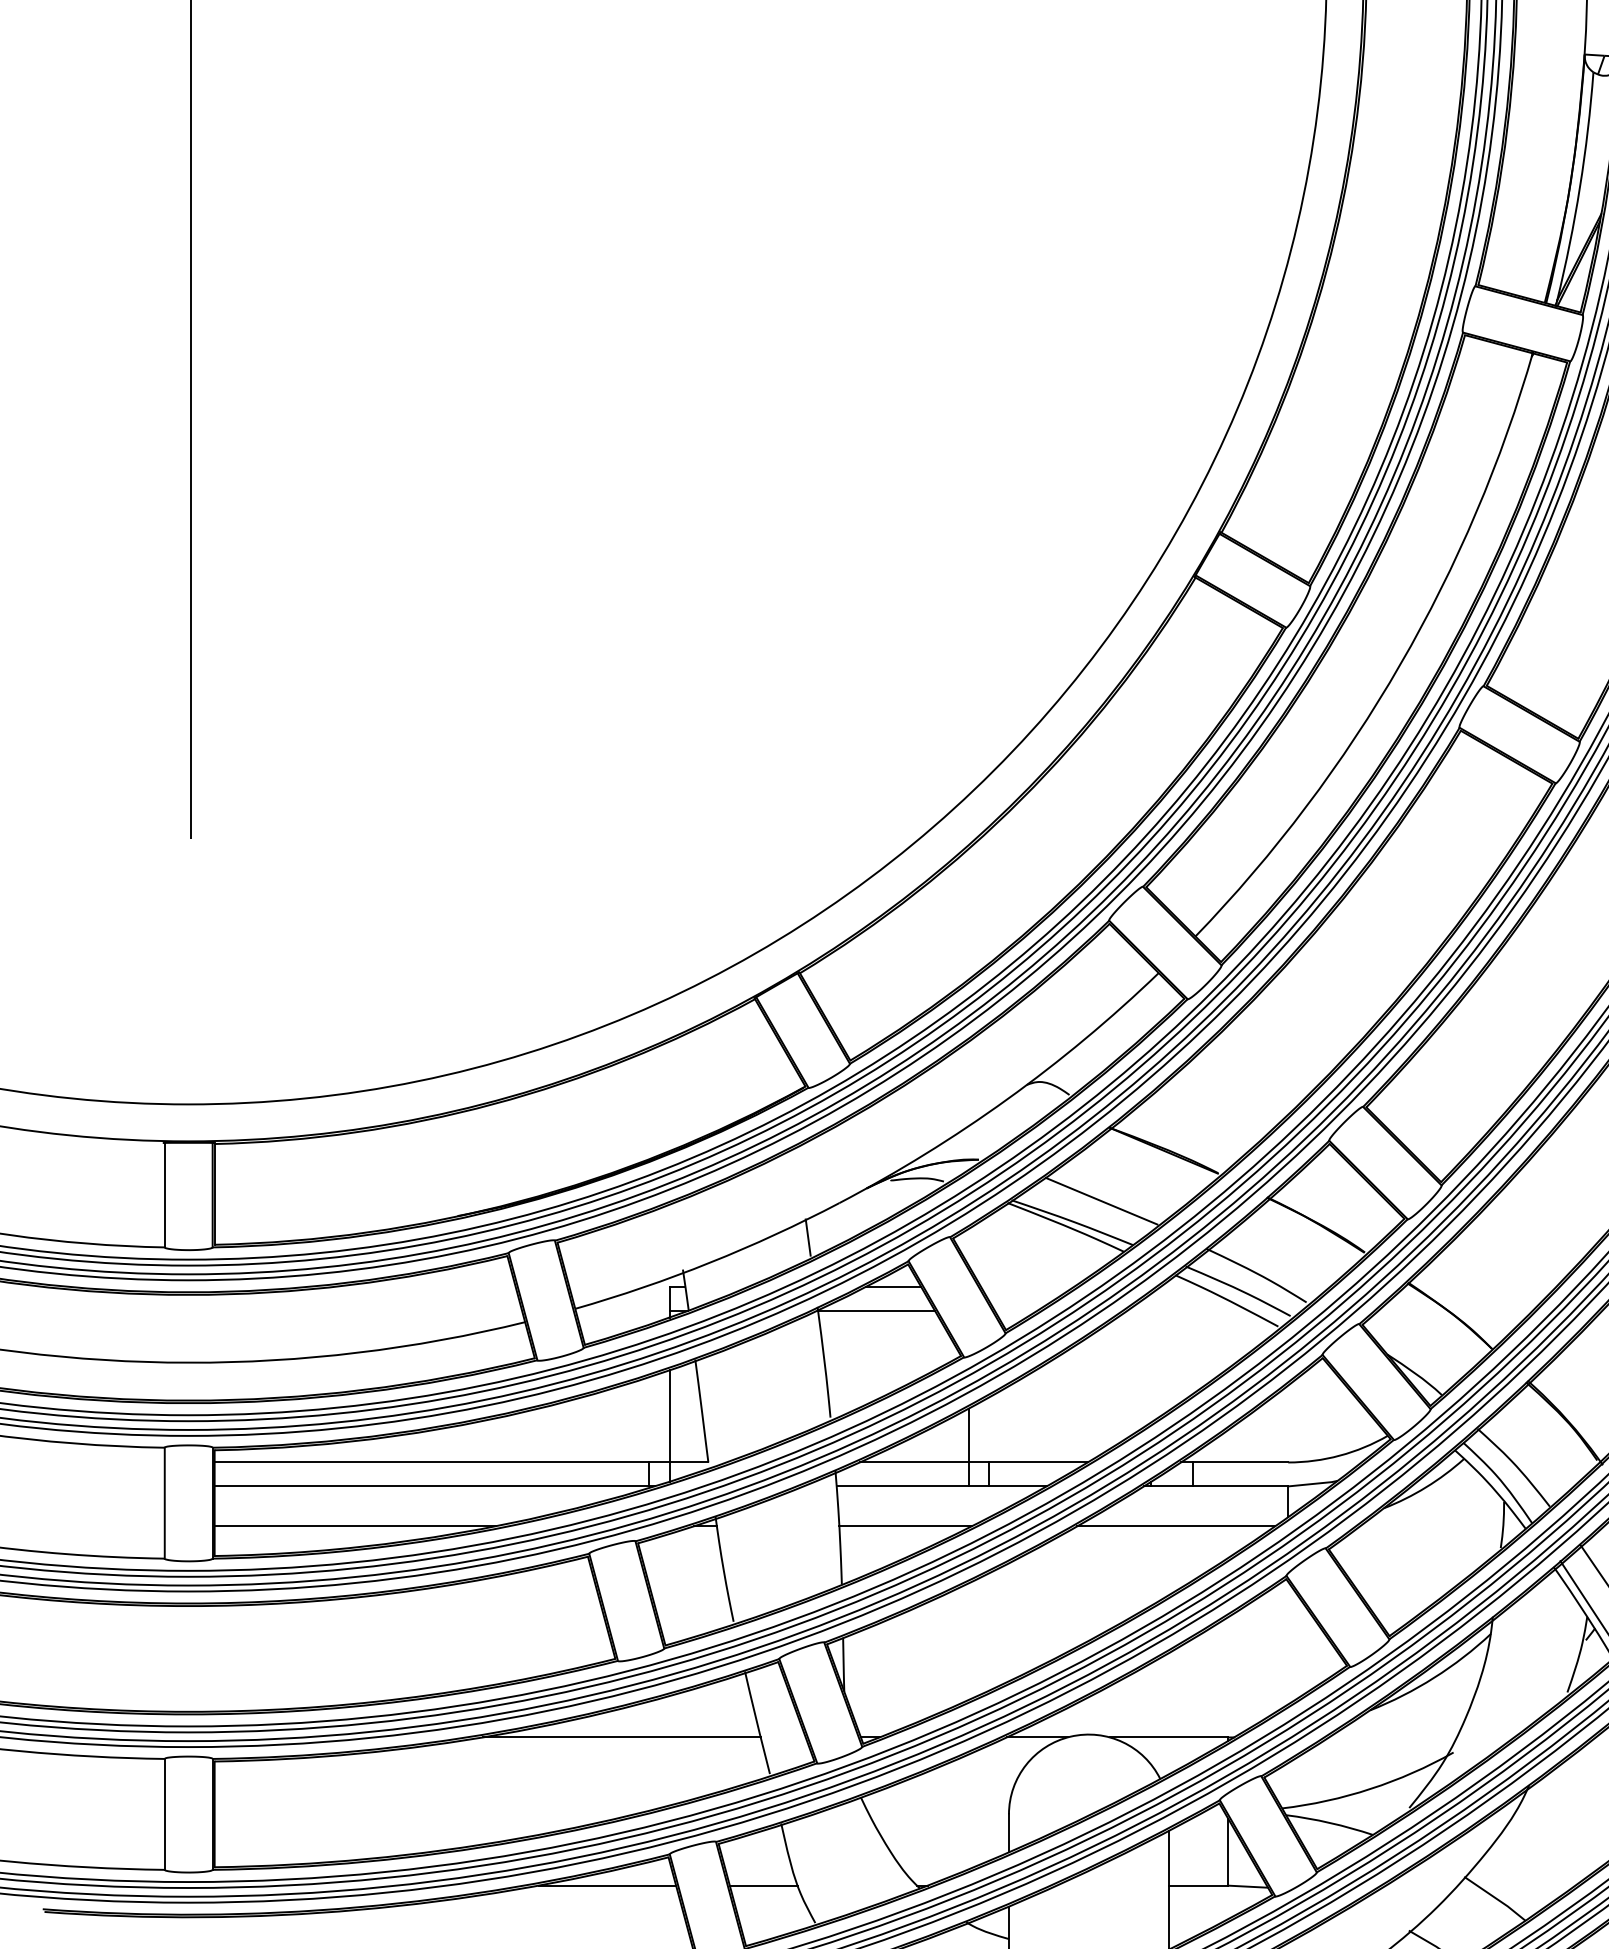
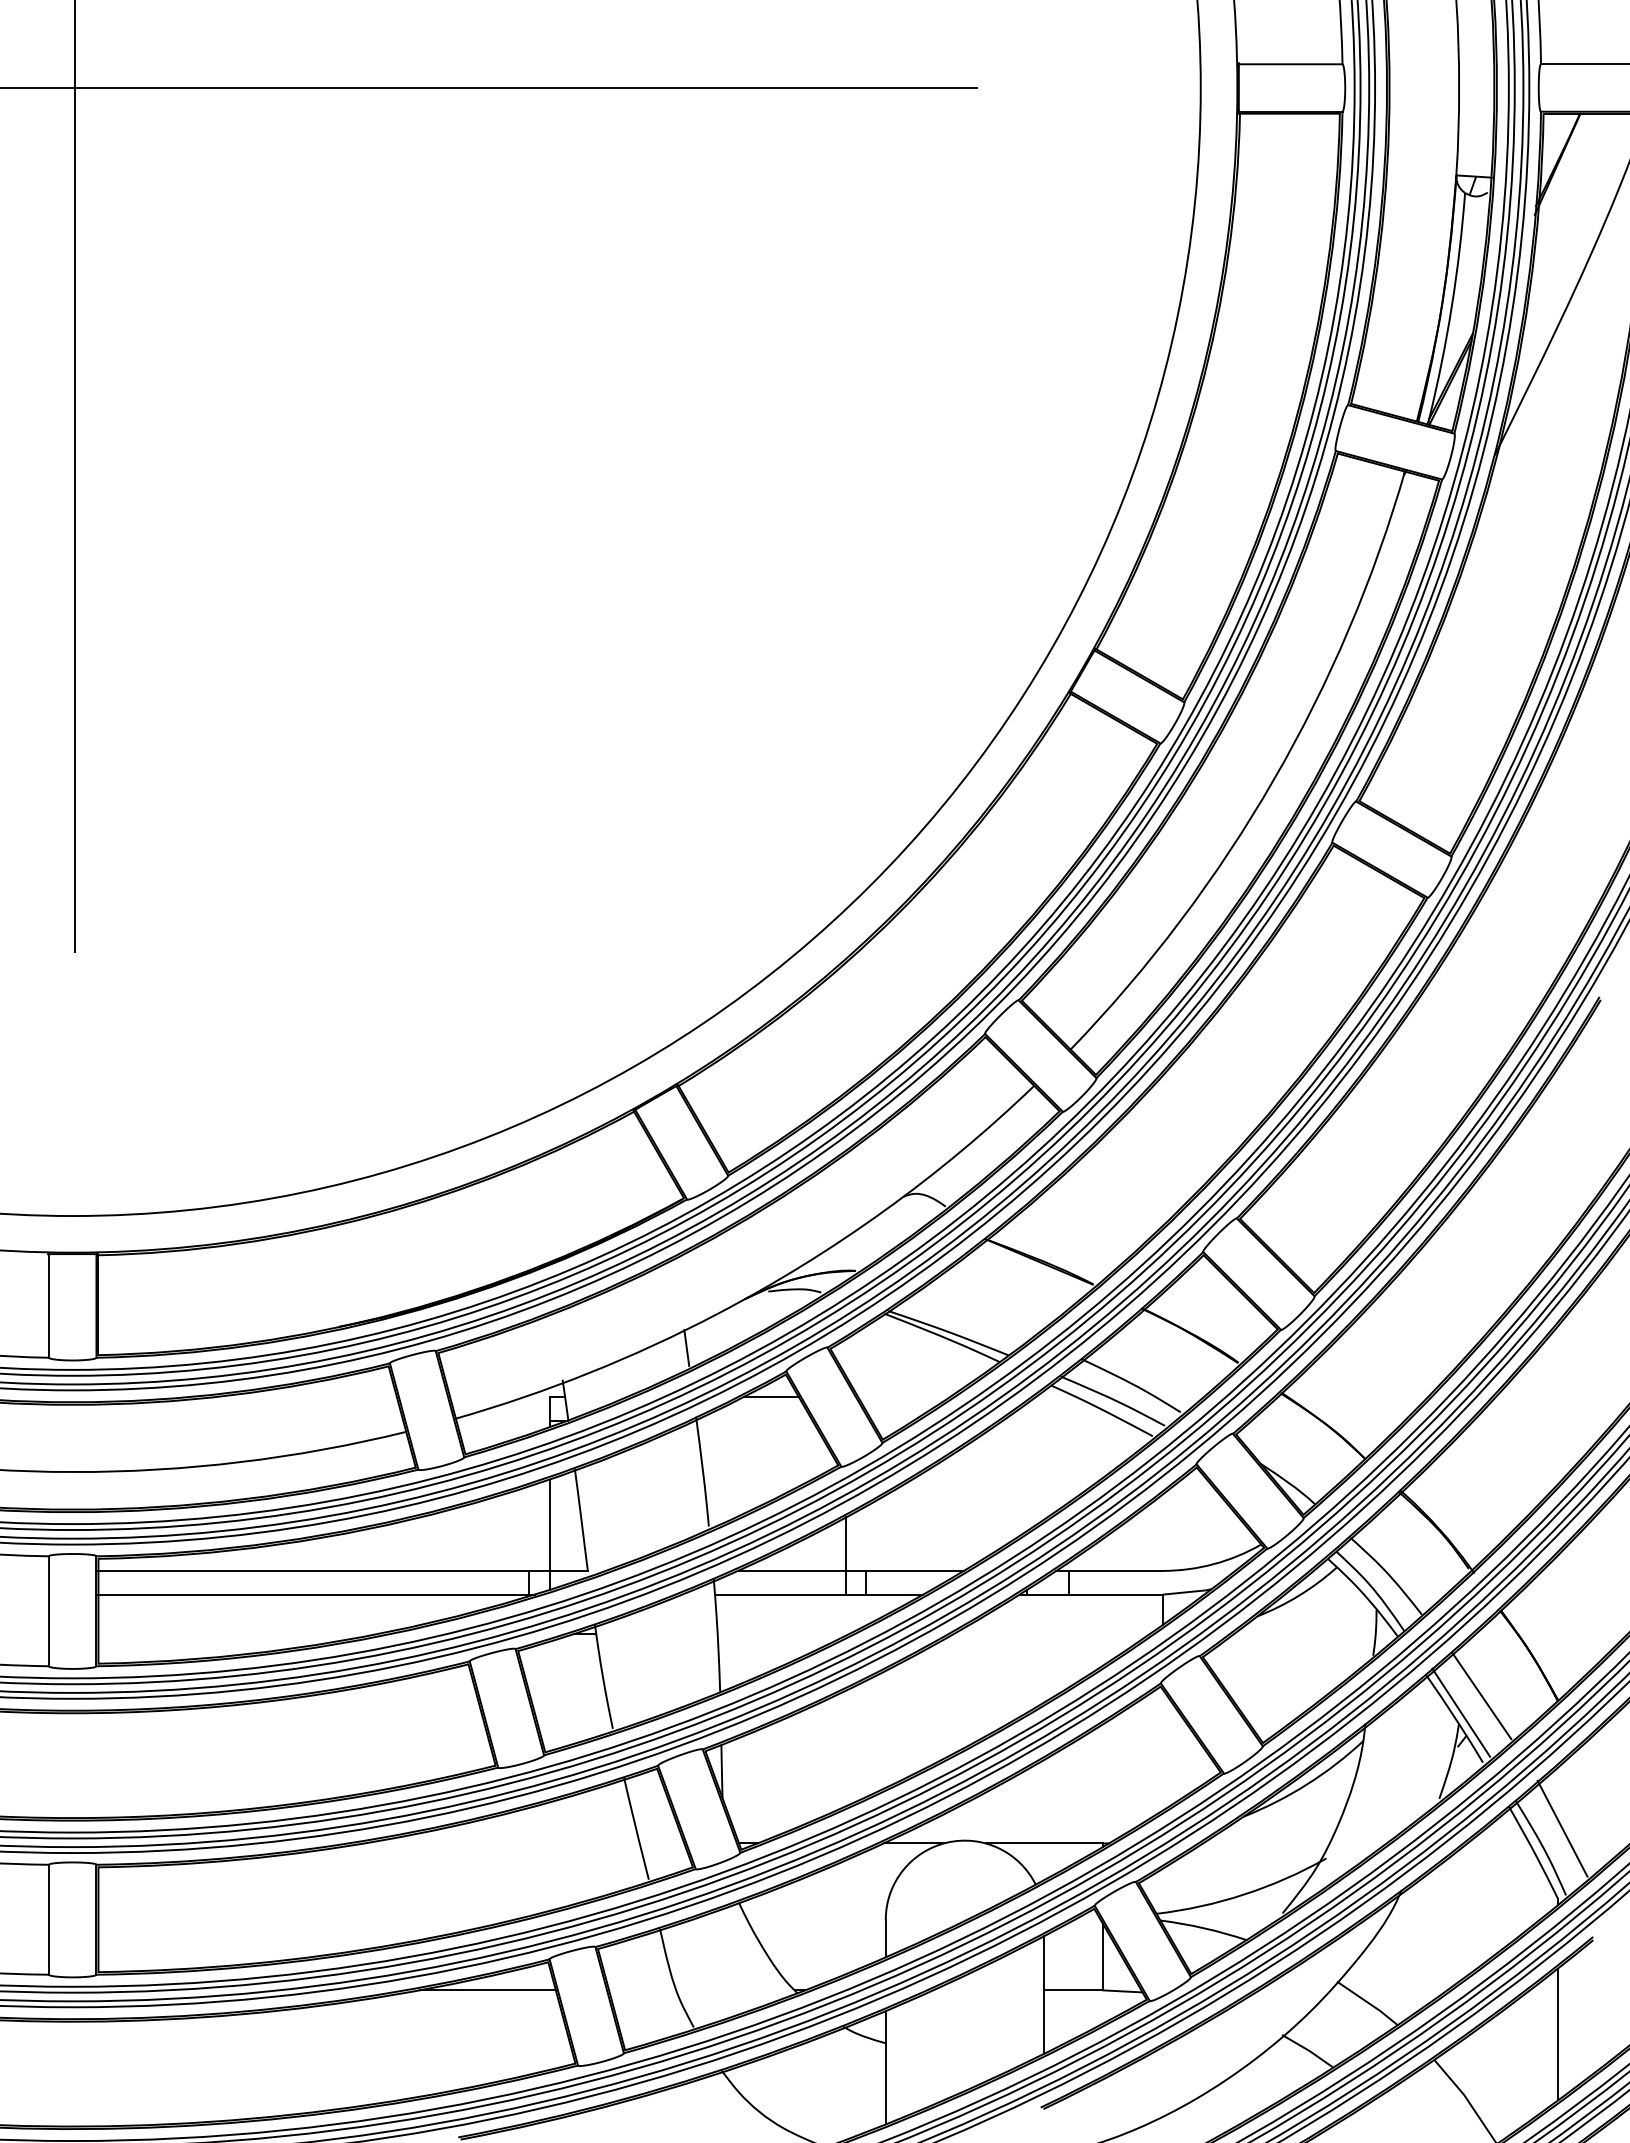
line: (1101, 1200) -> (977, 1311), removed
line: (876, 1310) -> (754, 1420), removed
line: (354, 1526) -> (237, 1634), removed
line: (904, 1526) -> (782, 1634), removed
line: (1176, 1526) -> (1051, 1634), removed
line: (621, 1737) -> (501, 1843), removed
line: (763, 1885) -> (642, 1990), removed

